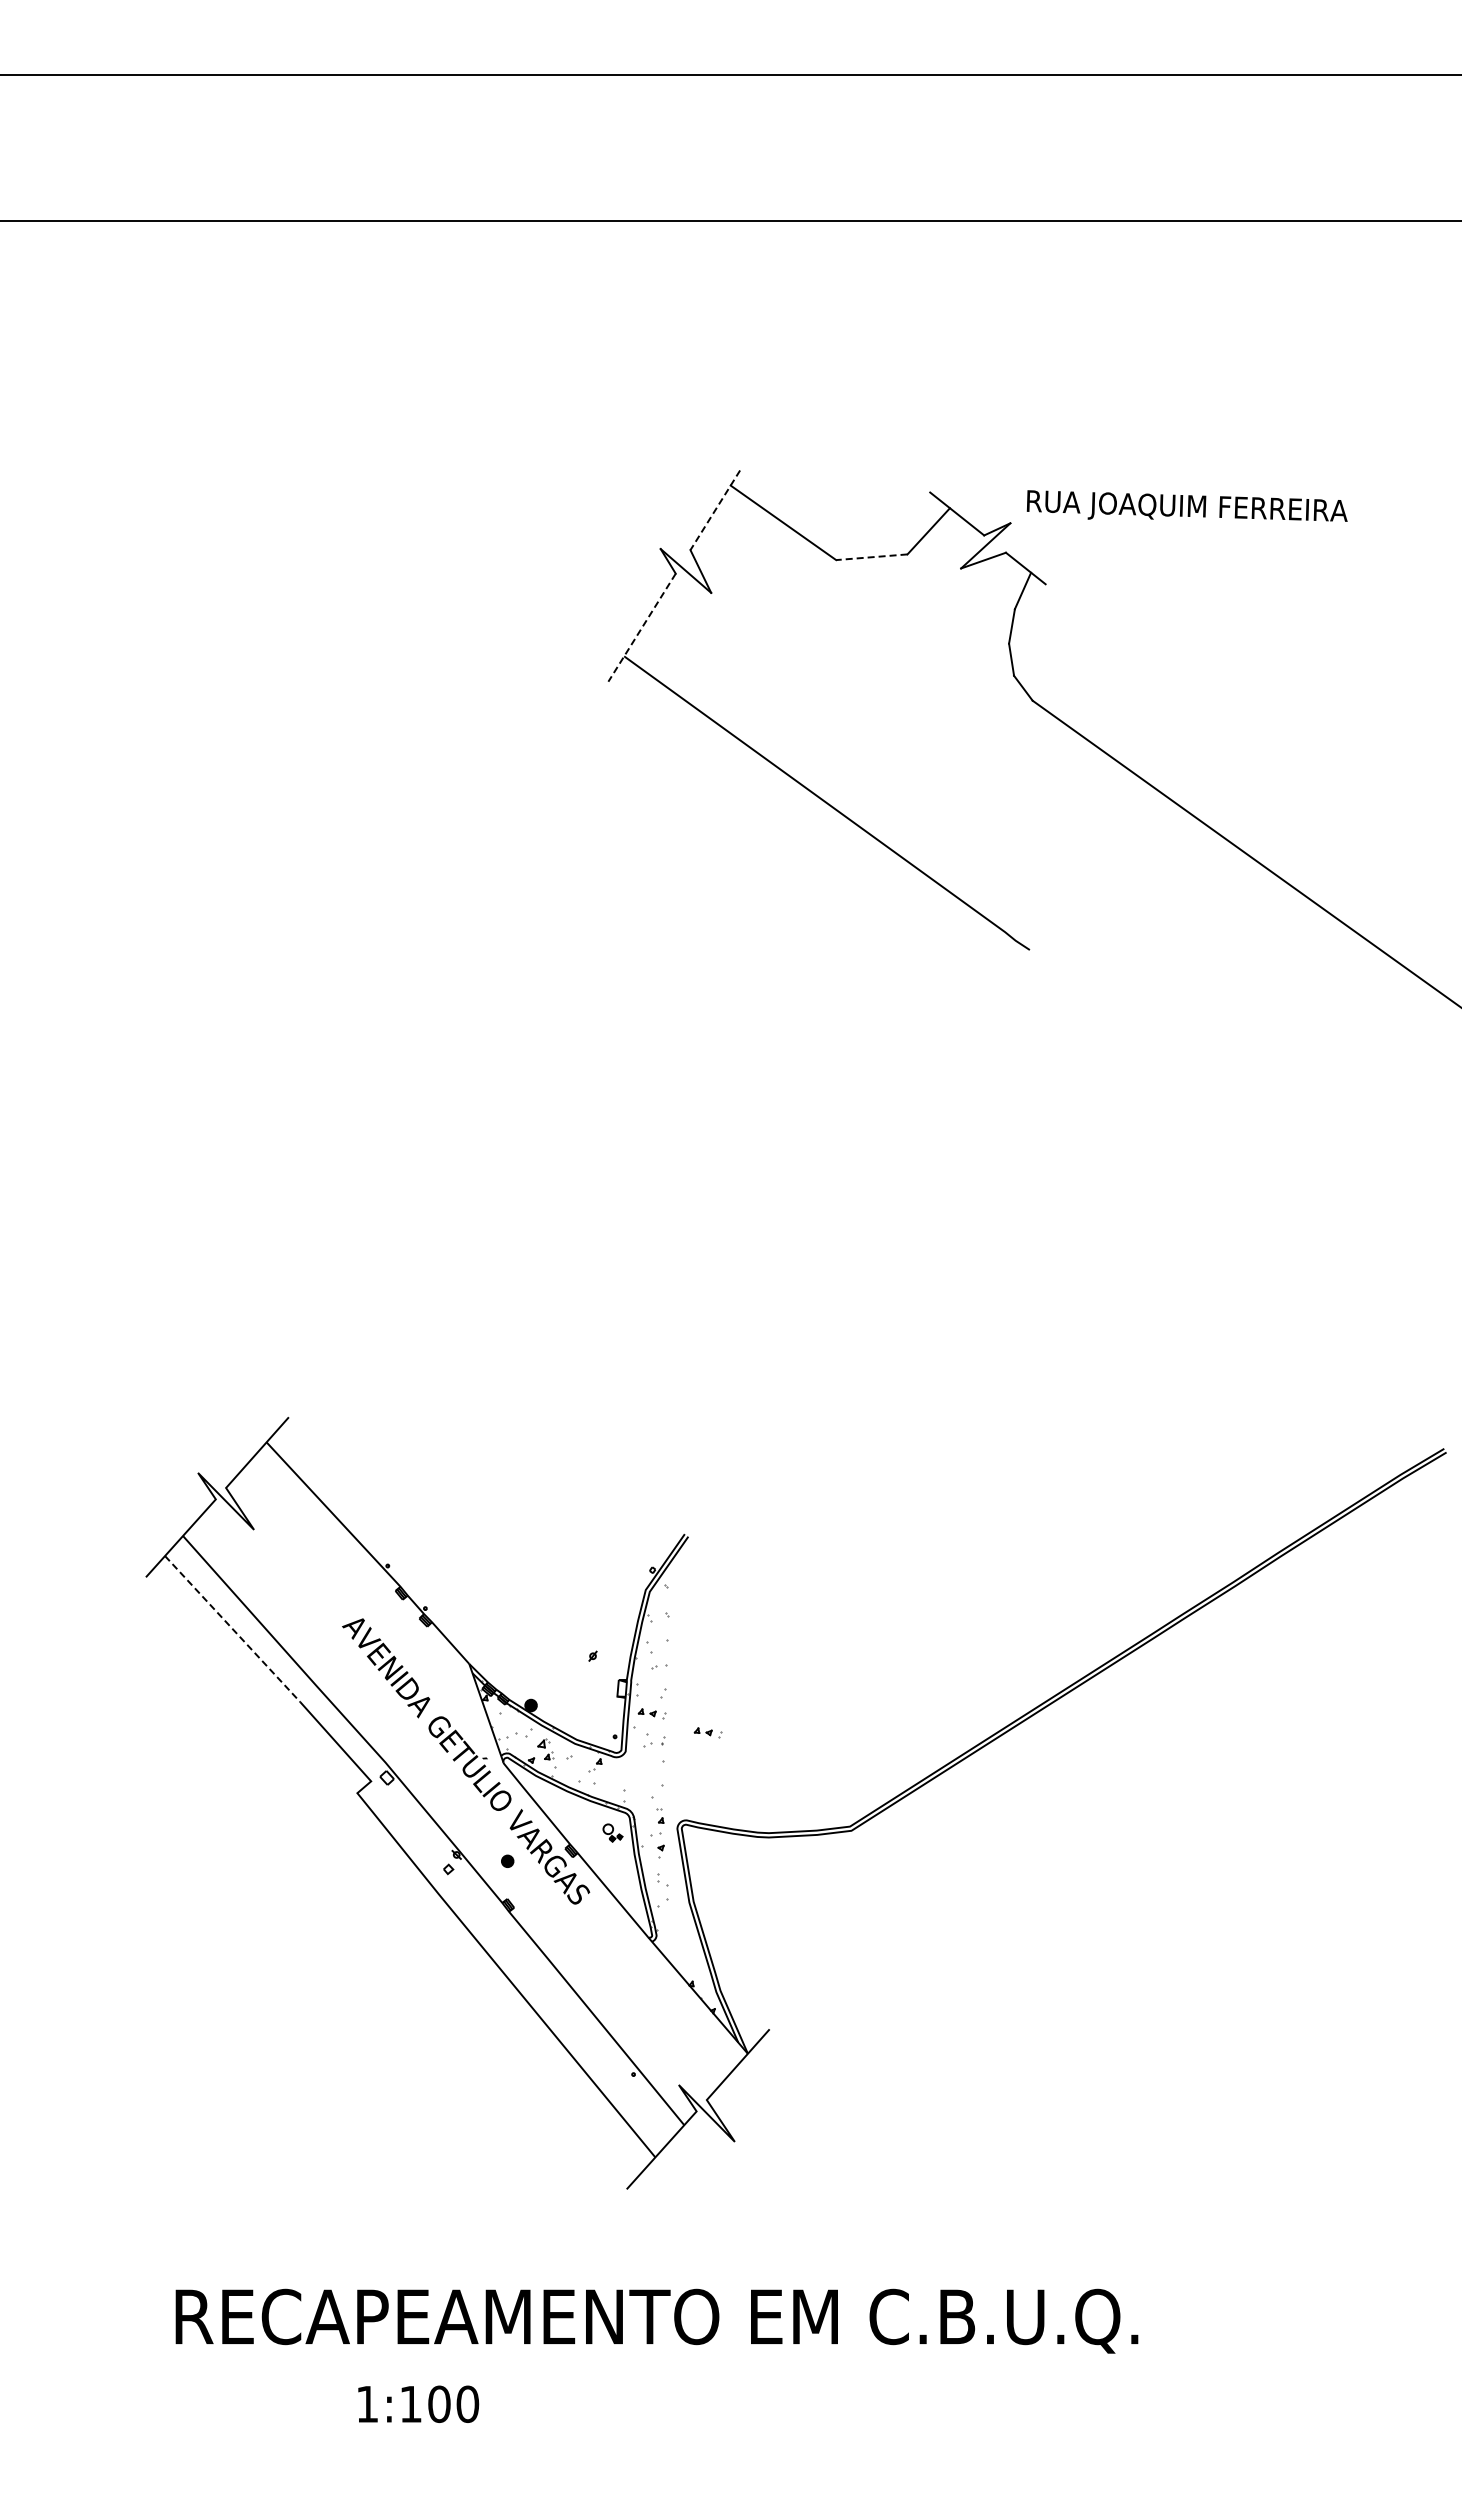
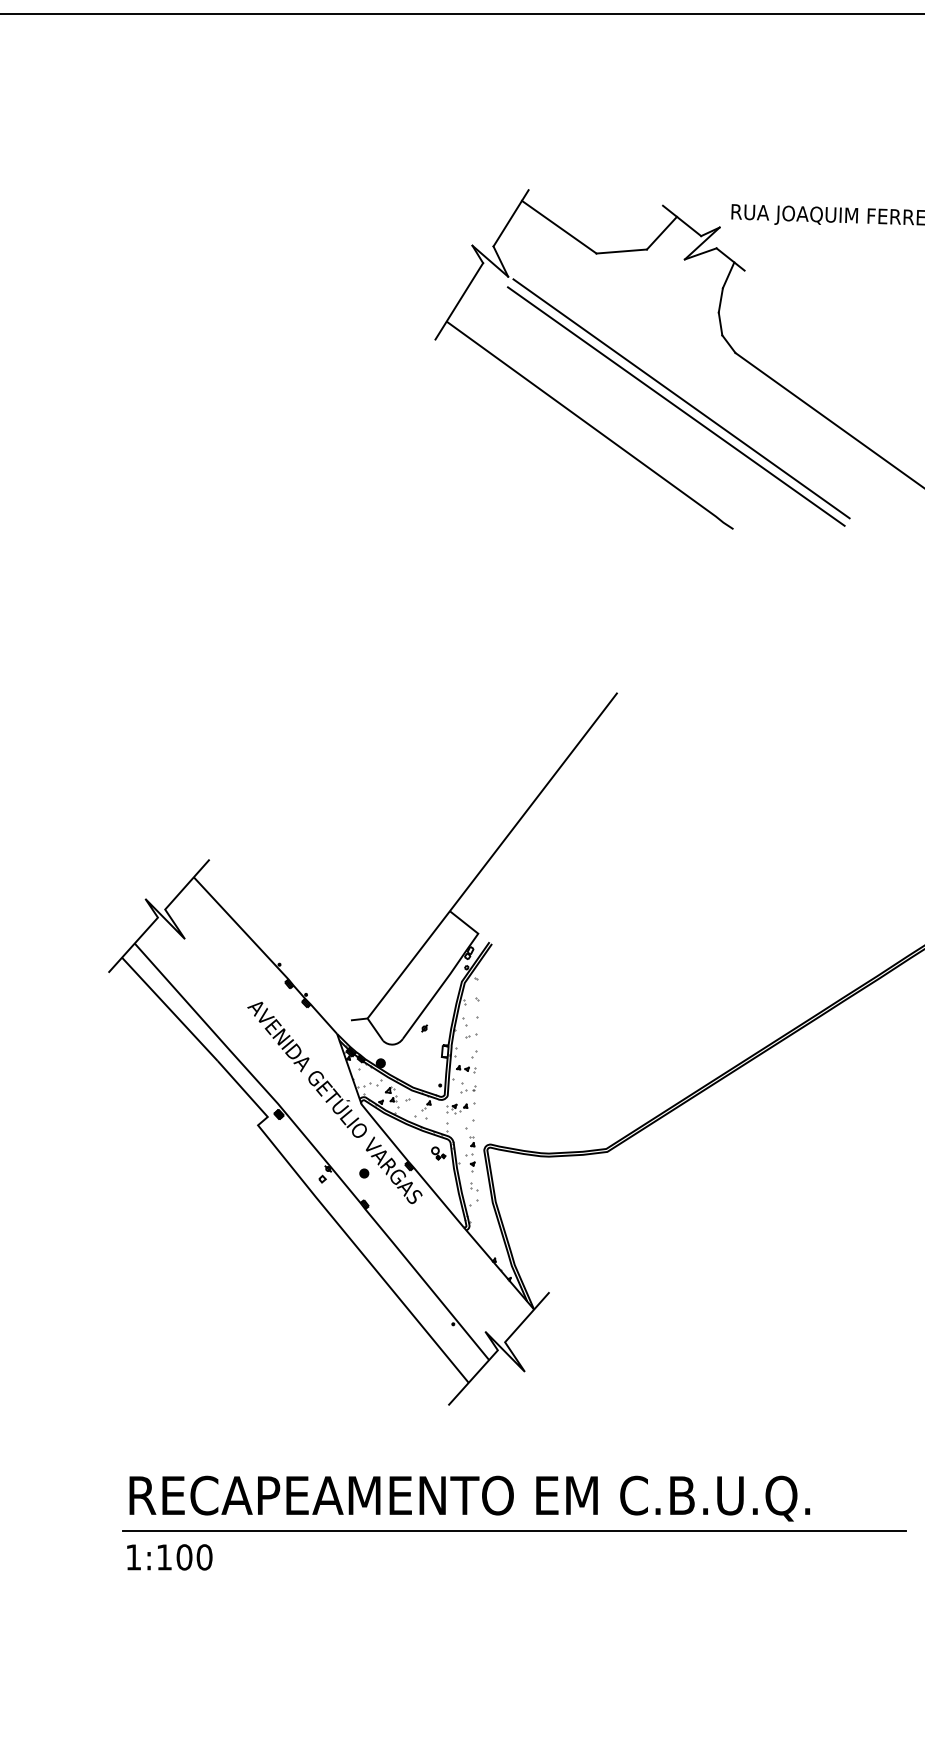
line: (715, 510) -> (511, 218), dashed -> solid
line: (871, 557) -> (621, 251), dashed -> solid
line: (642, 627) -> (459, 301), dashed -> solid
line: (956, 765) -> (681, 398), added
line: (948, 776) -> (675, 406), added
part: (677, 1430) -> (484, 868), added
line: (232, 1629) -> (169, 1009), dashed -> solid
part: (707, 1732) -> (505, 1082), removed
part: (639, 1769) -> (457, 1108), added
hatch: (386, 1777) -> (278, 1114), added
line: (720, 2366) -> (514, 1530), added
text: (418, 2403) -> (169, 1556), moved

